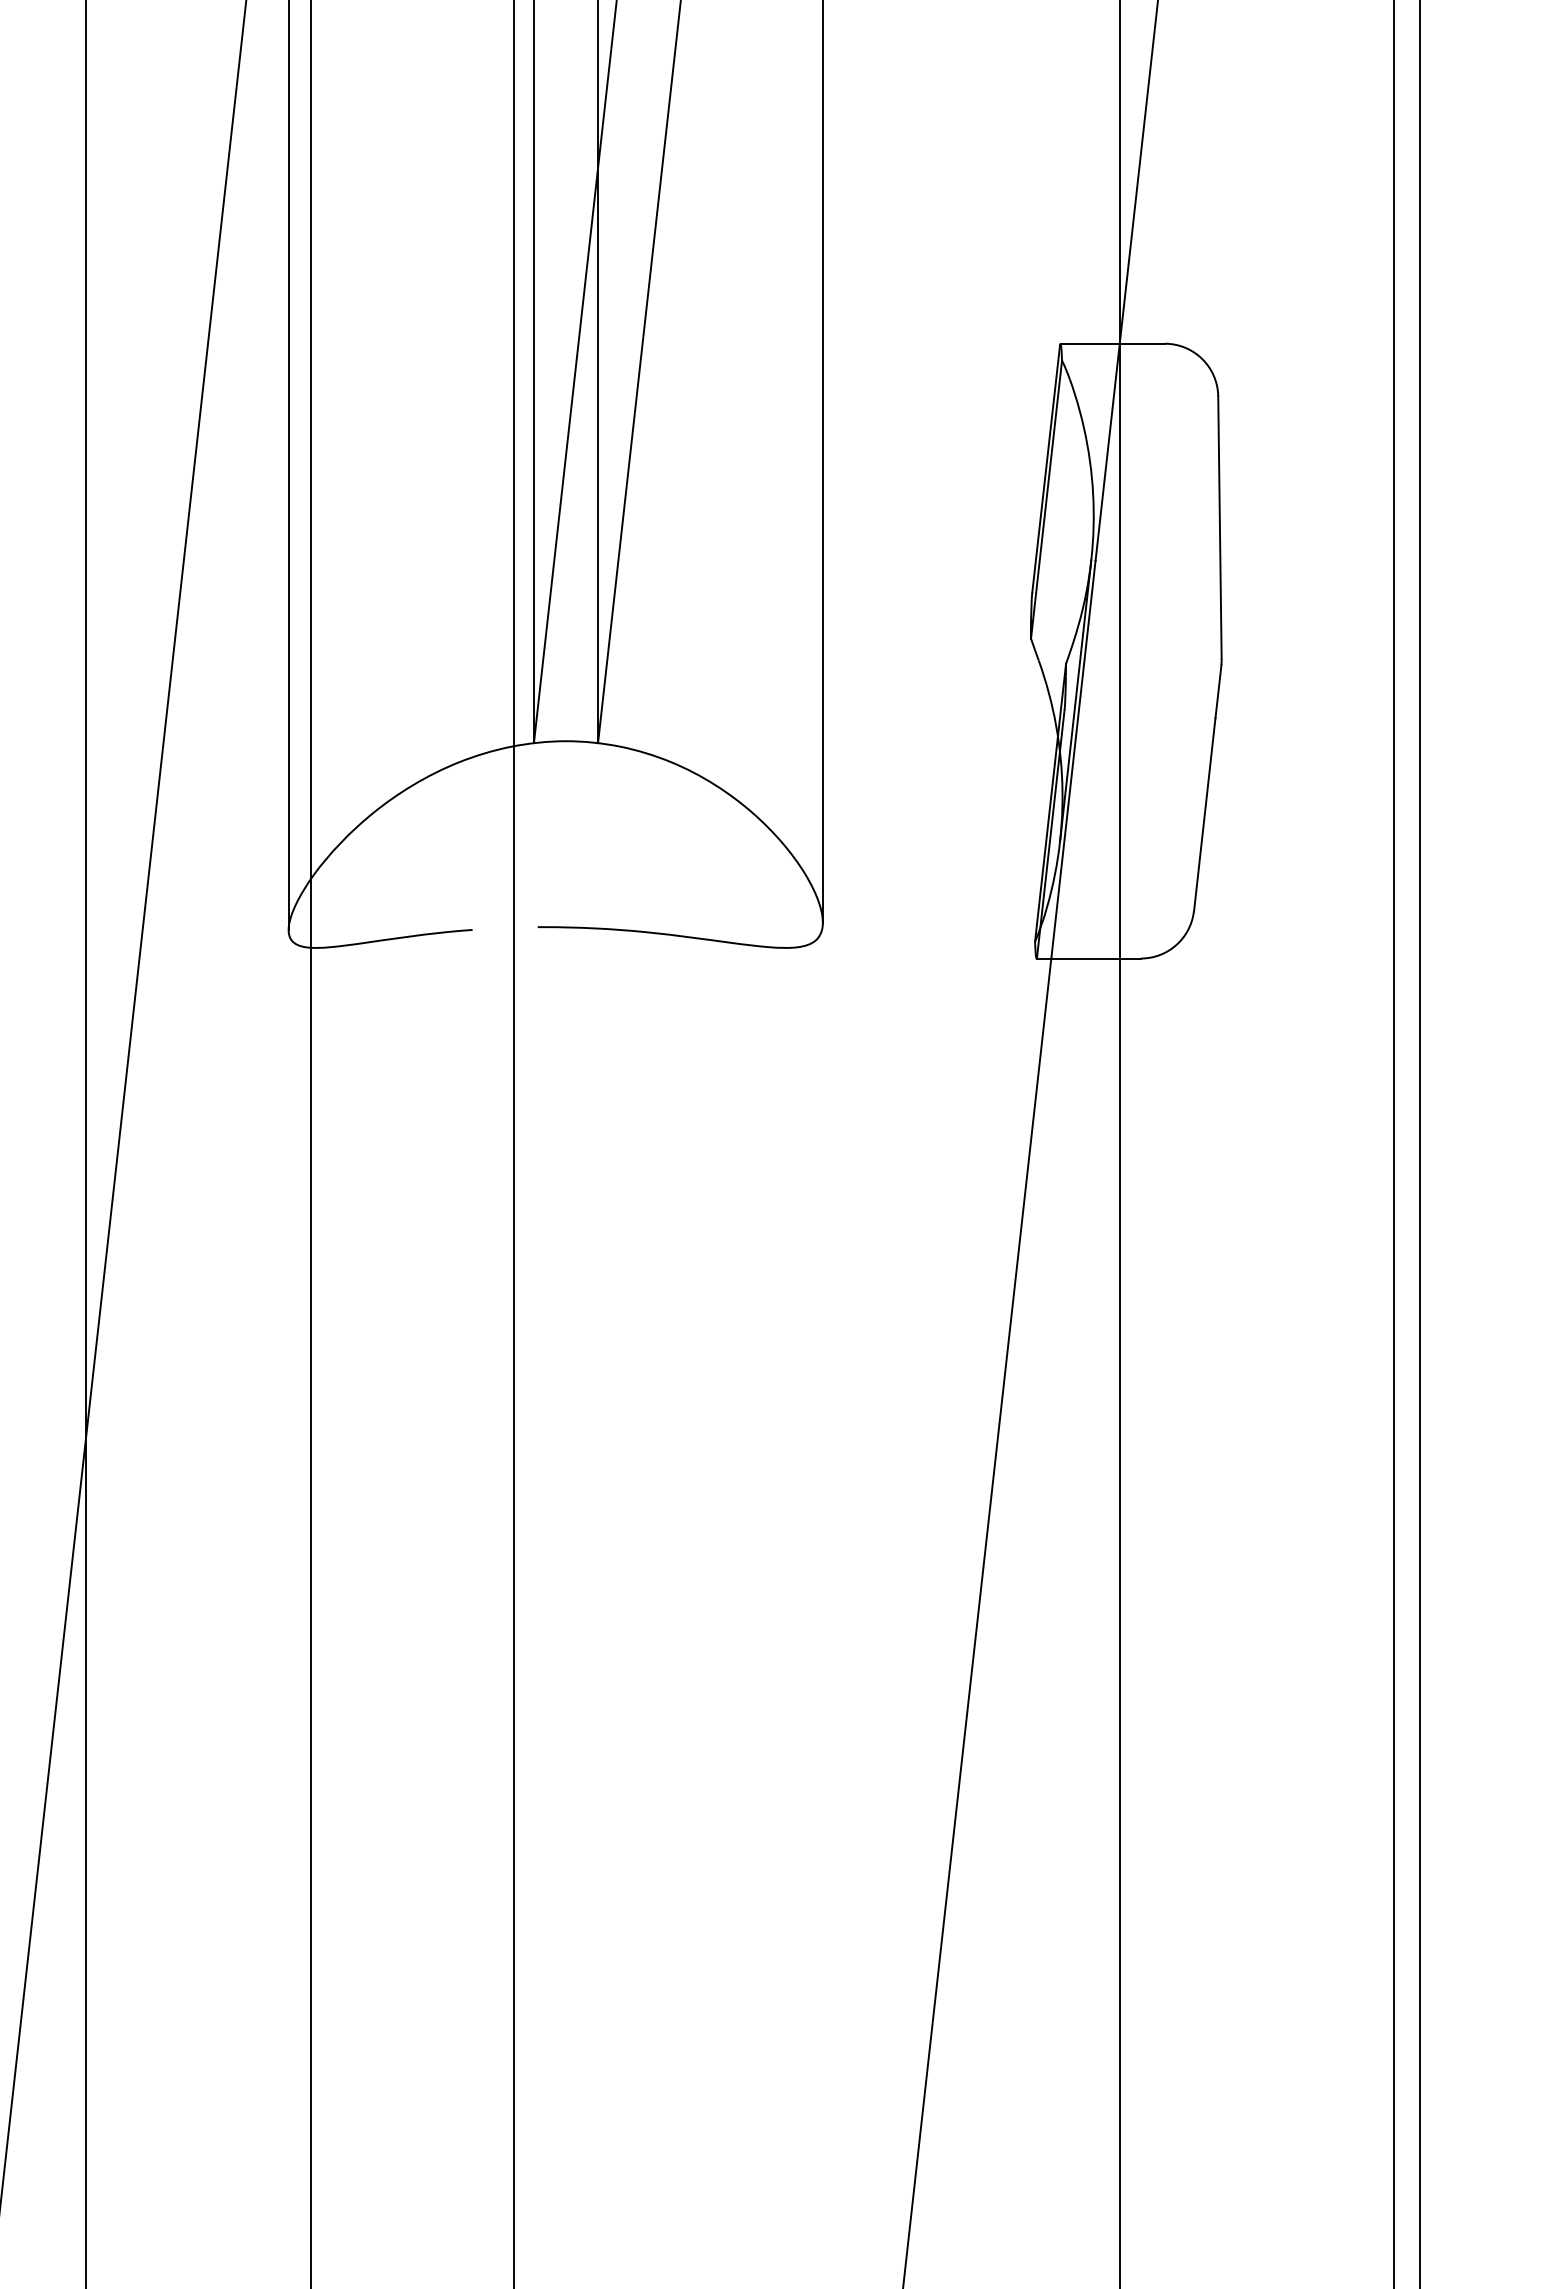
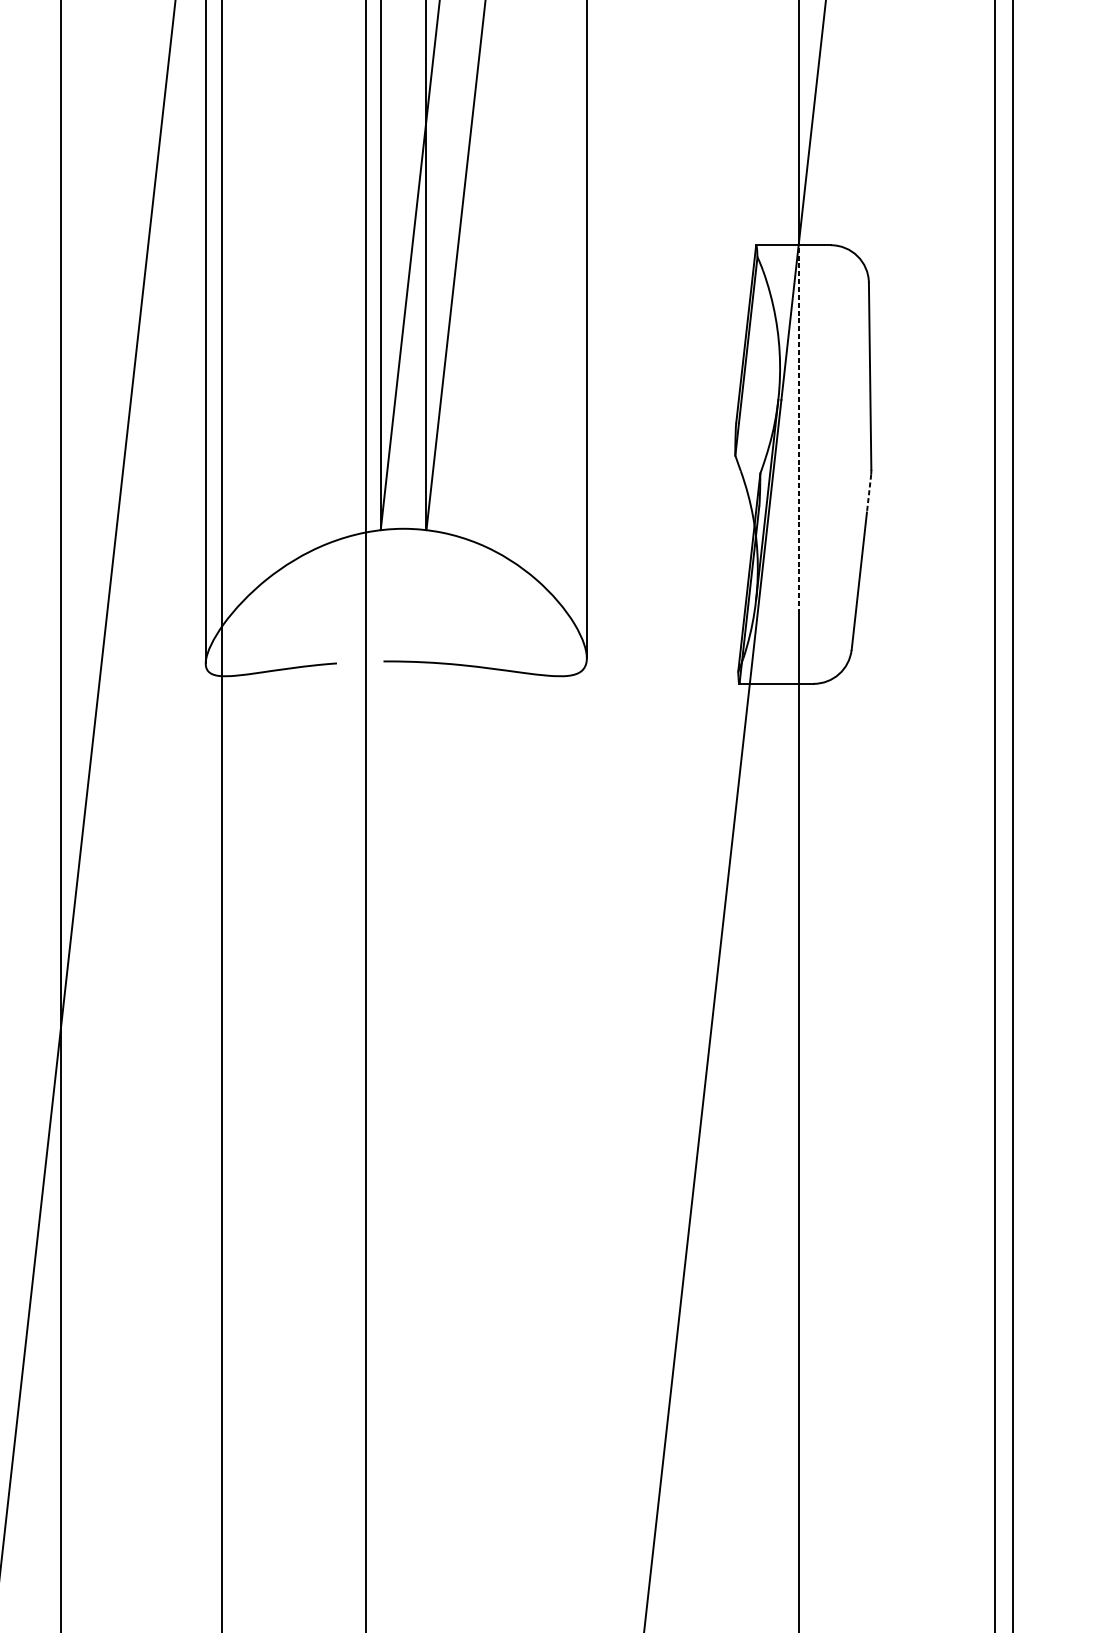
line: (1120, 601) -> (799, 429), solid -> dashed
line: (1218, 691) -> (869, 493), solid -> dashed

